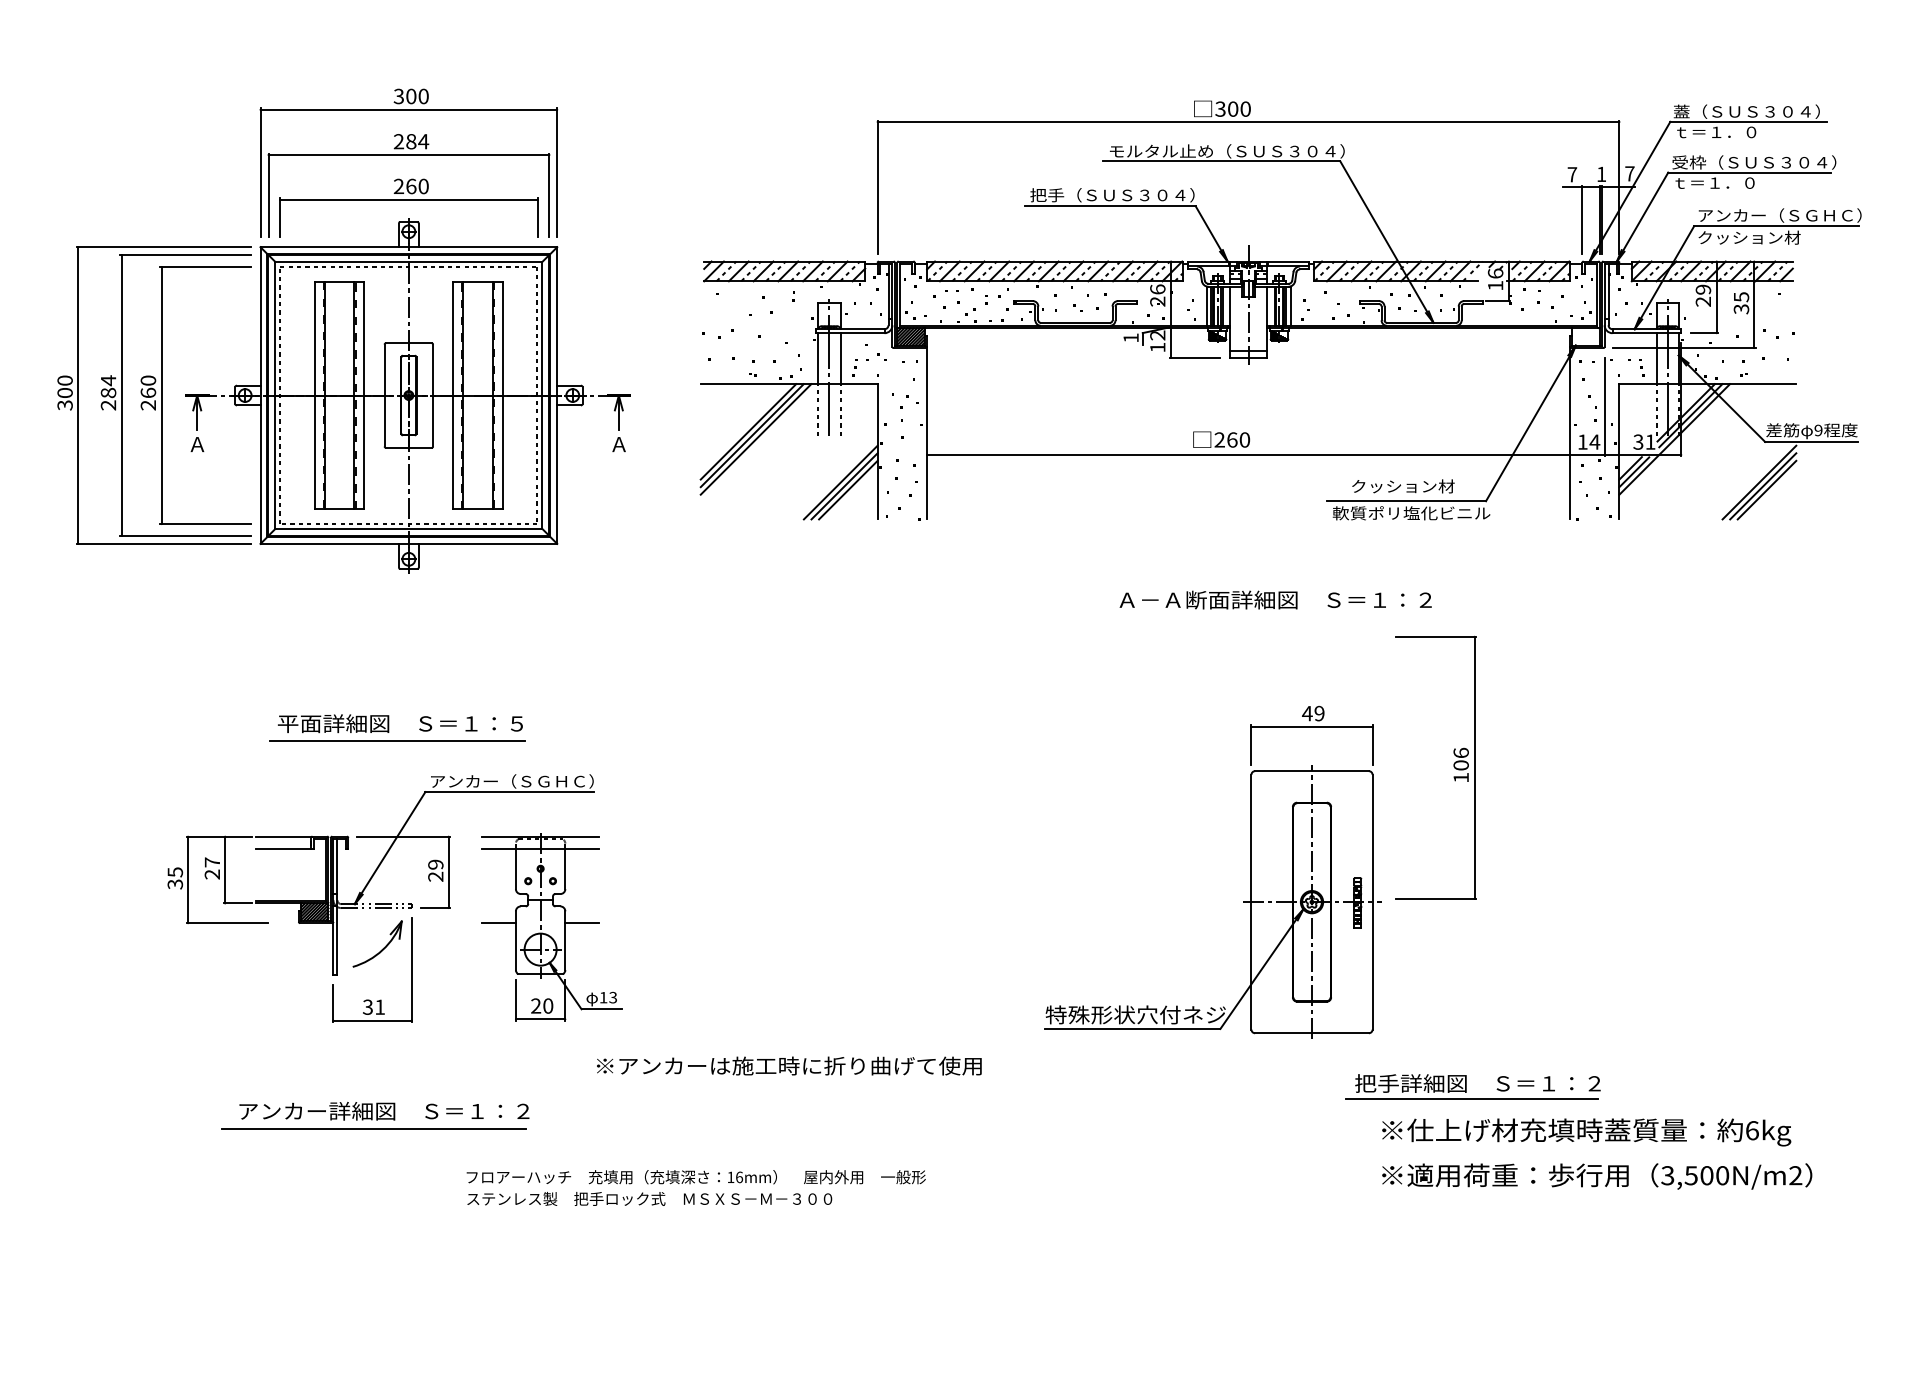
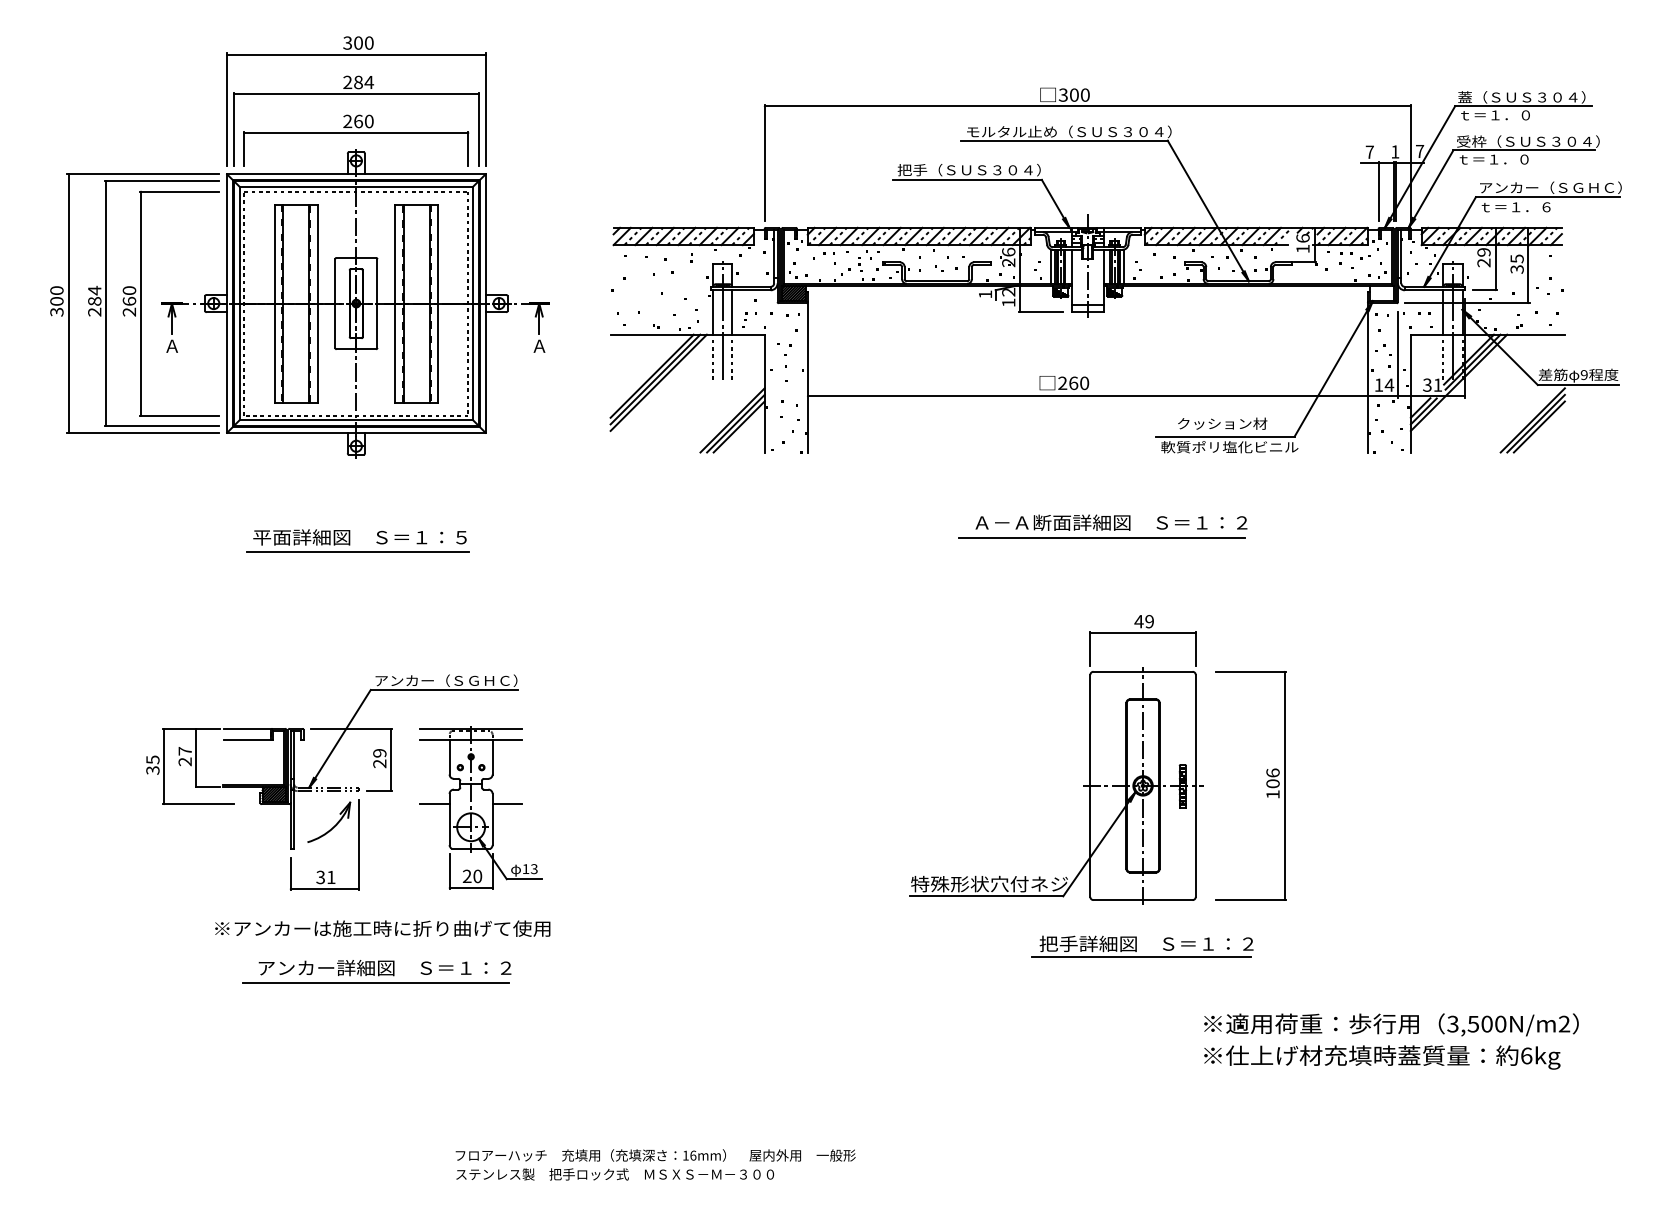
text: (1749, 238) -> (1524, 207), クッション材 -> ｔ＝１．６
part: (343, 331) -> (299, 247), moved
line: (1264, 618) -> (1101, 538), added
part: (389, 727) -> (350, 540), moved
part: (1453, 767) -> (1266, 785), moved
text: (789, 1065) -> (382, 928), moved
part: (1473, 1086) -> (1142, 946), moved
part: (374, 1115) -> (376, 971), moved
text: (1586, 1132) -> (1382, 1057), moved
text: (696, 1187) -> (655, 1164), moved

